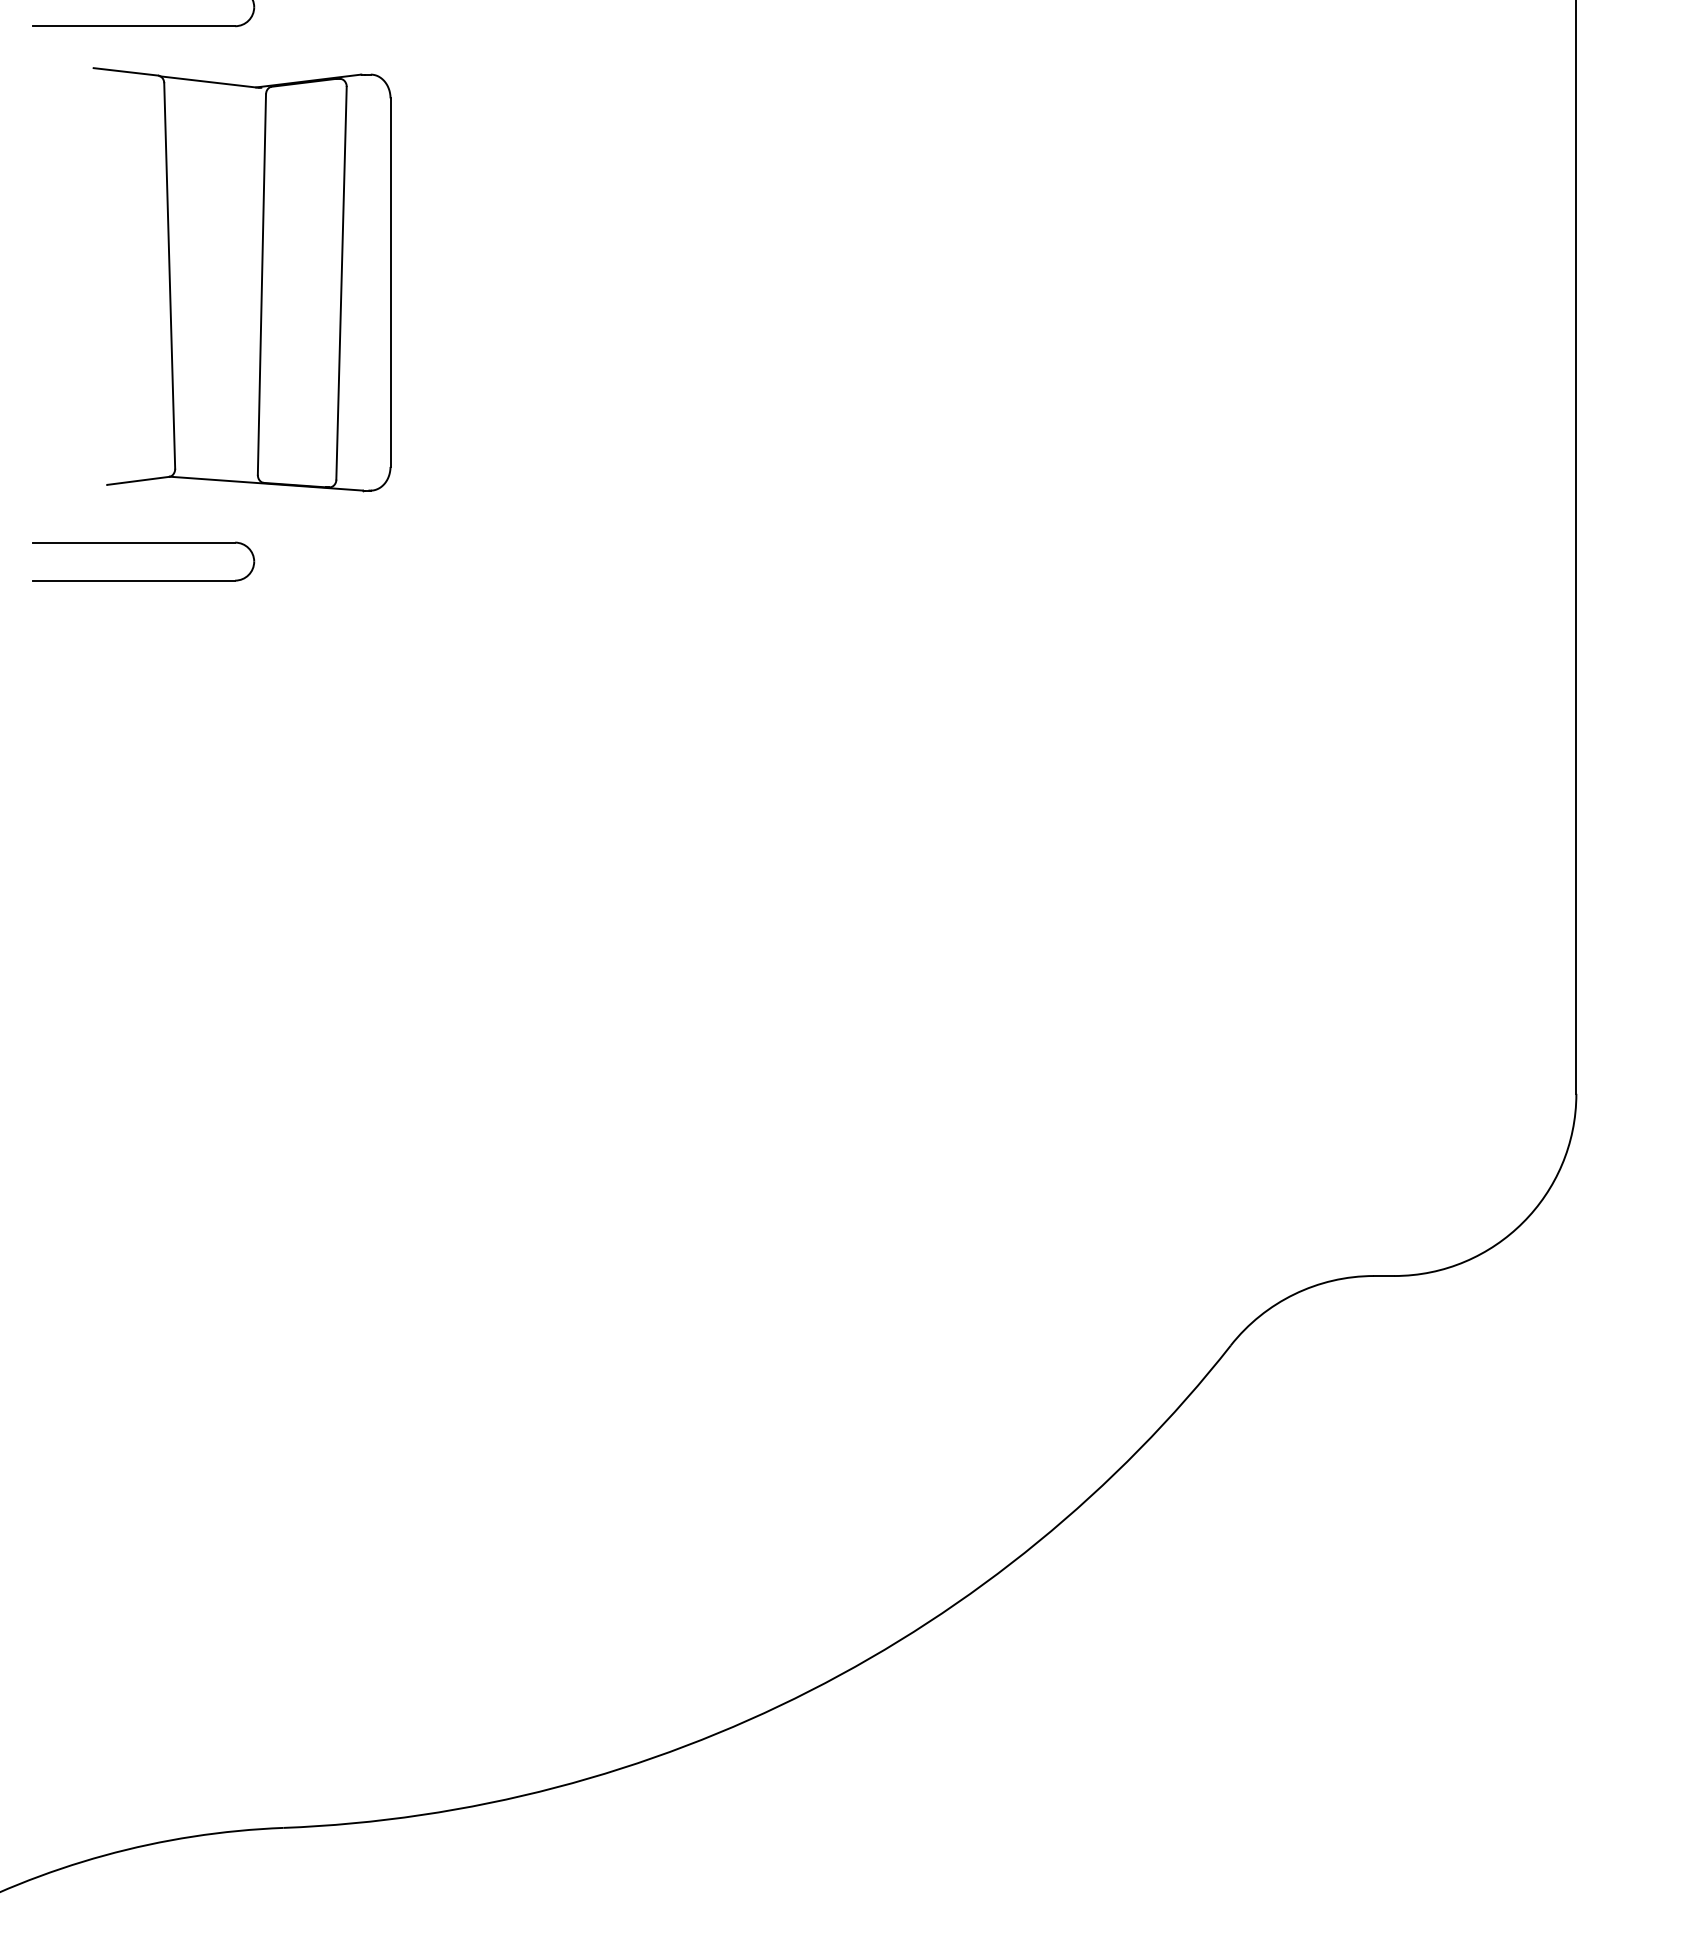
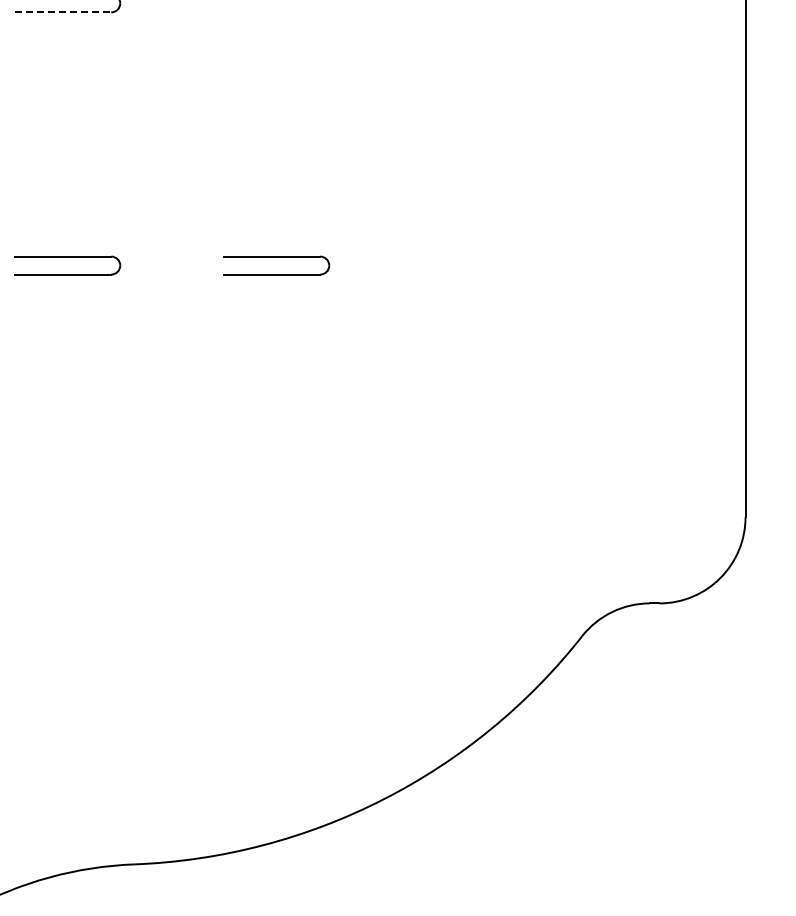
line: (134, 26) -> (63, 12), solid -> dashed
part: (242, 280) -> (114, 132), removed
part: (584, 544) -> (276, 257), added

